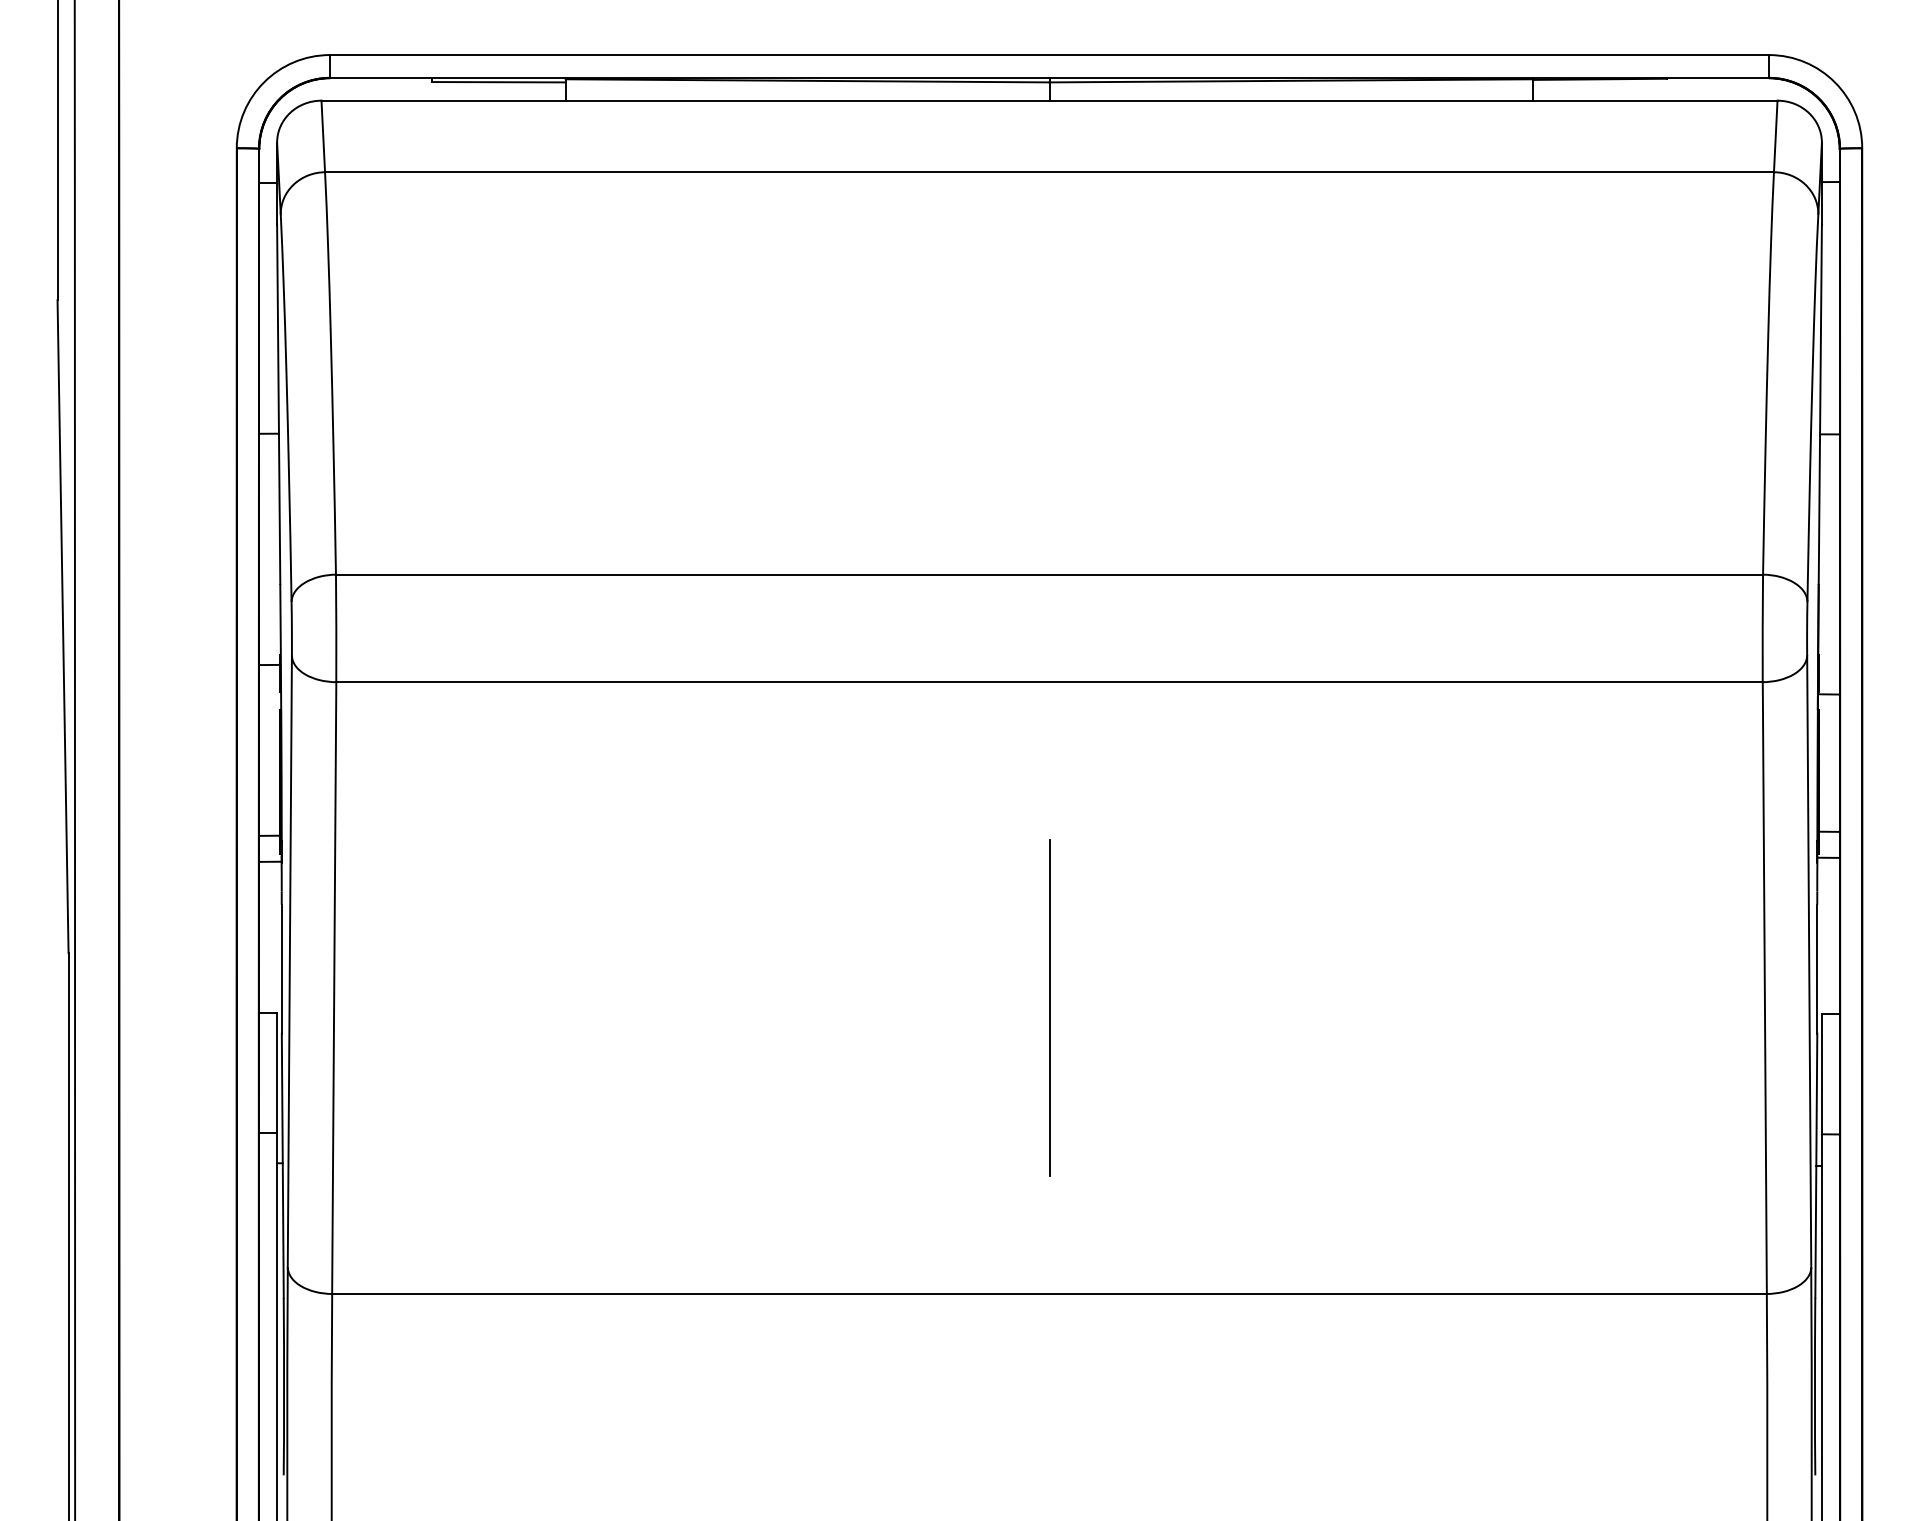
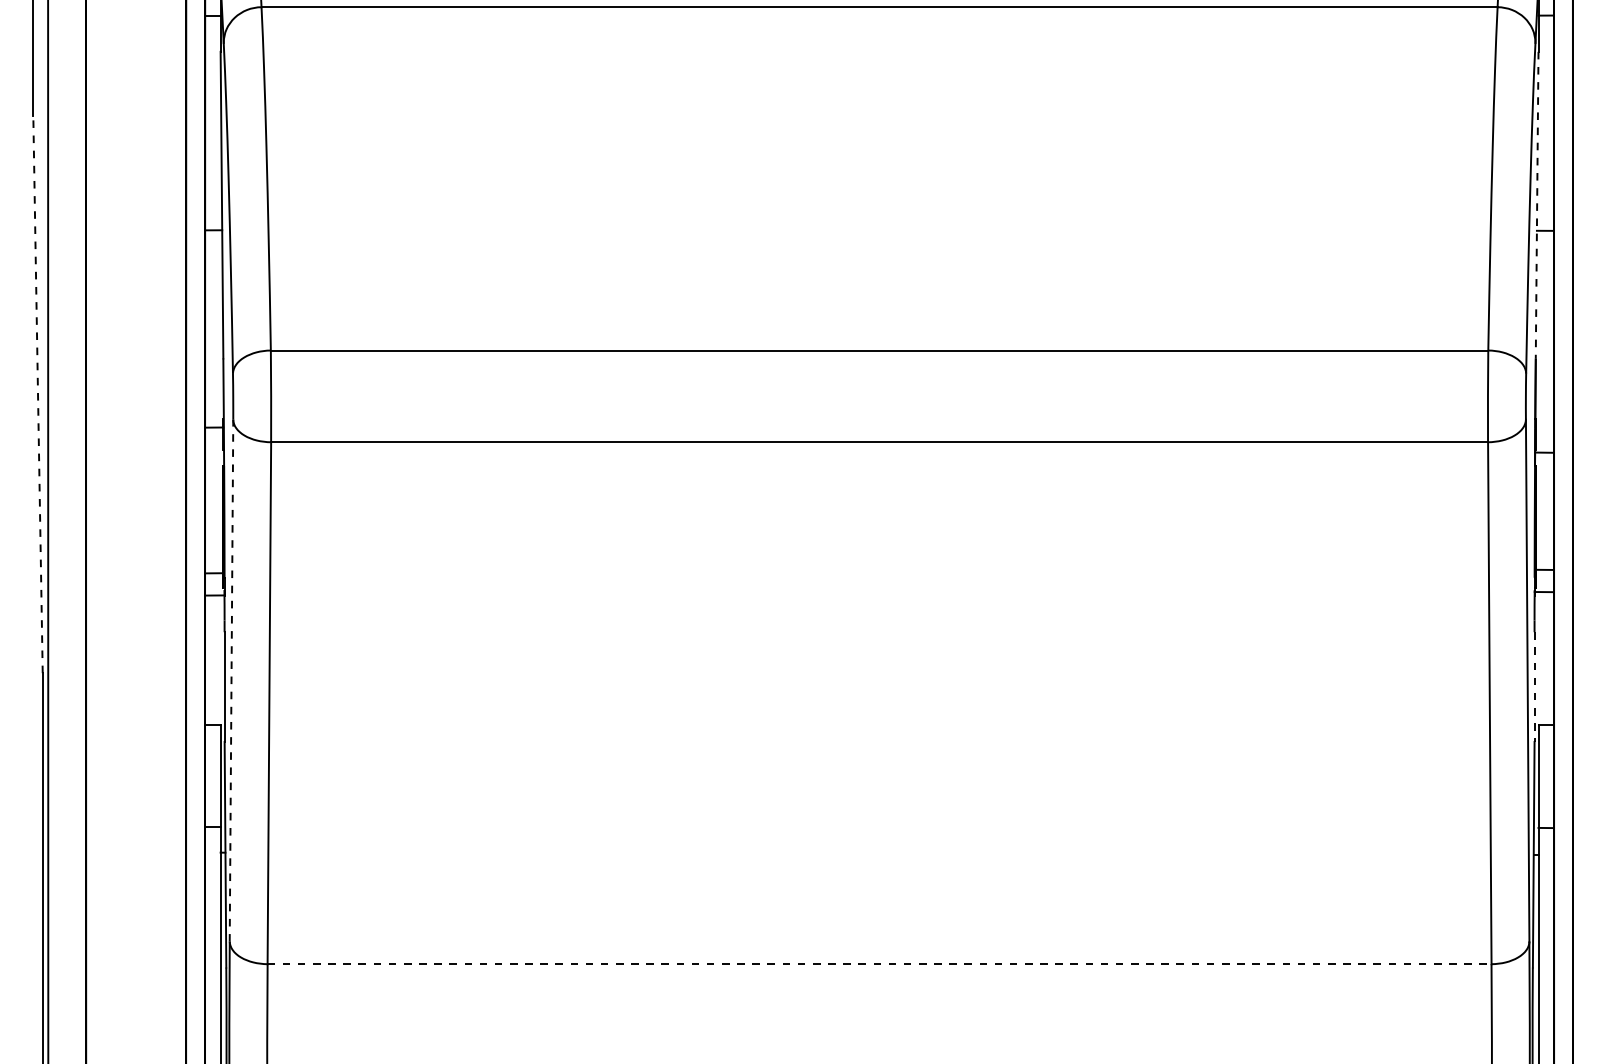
line: (1820, 404) -> (1537, 205), solid -> dashed
line: (63, 626) -> (38, 394), solid -> dashed
line: (289, 961) -> (231, 680), solid -> dashed
line: (1817, 969) -> (1534, 687), solid -> dashed
line: (1049, 1007) -> (879, 719), removed
line: (1050, 1294) -> (880, 964), solid -> dashed

